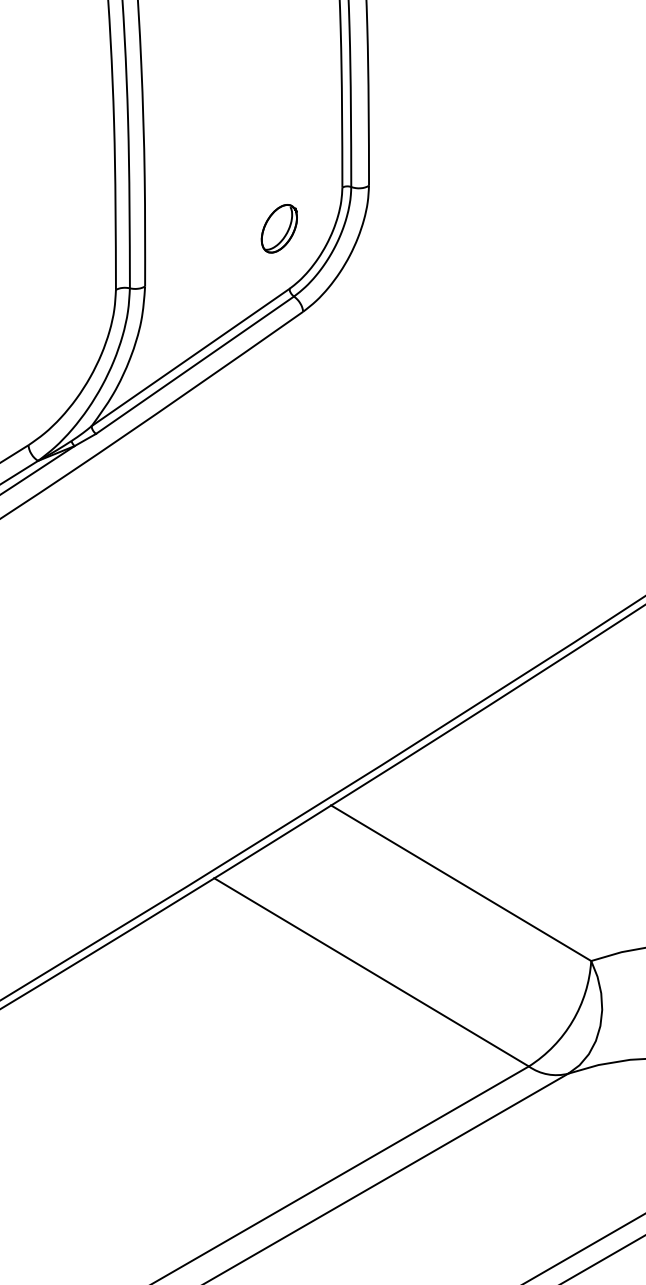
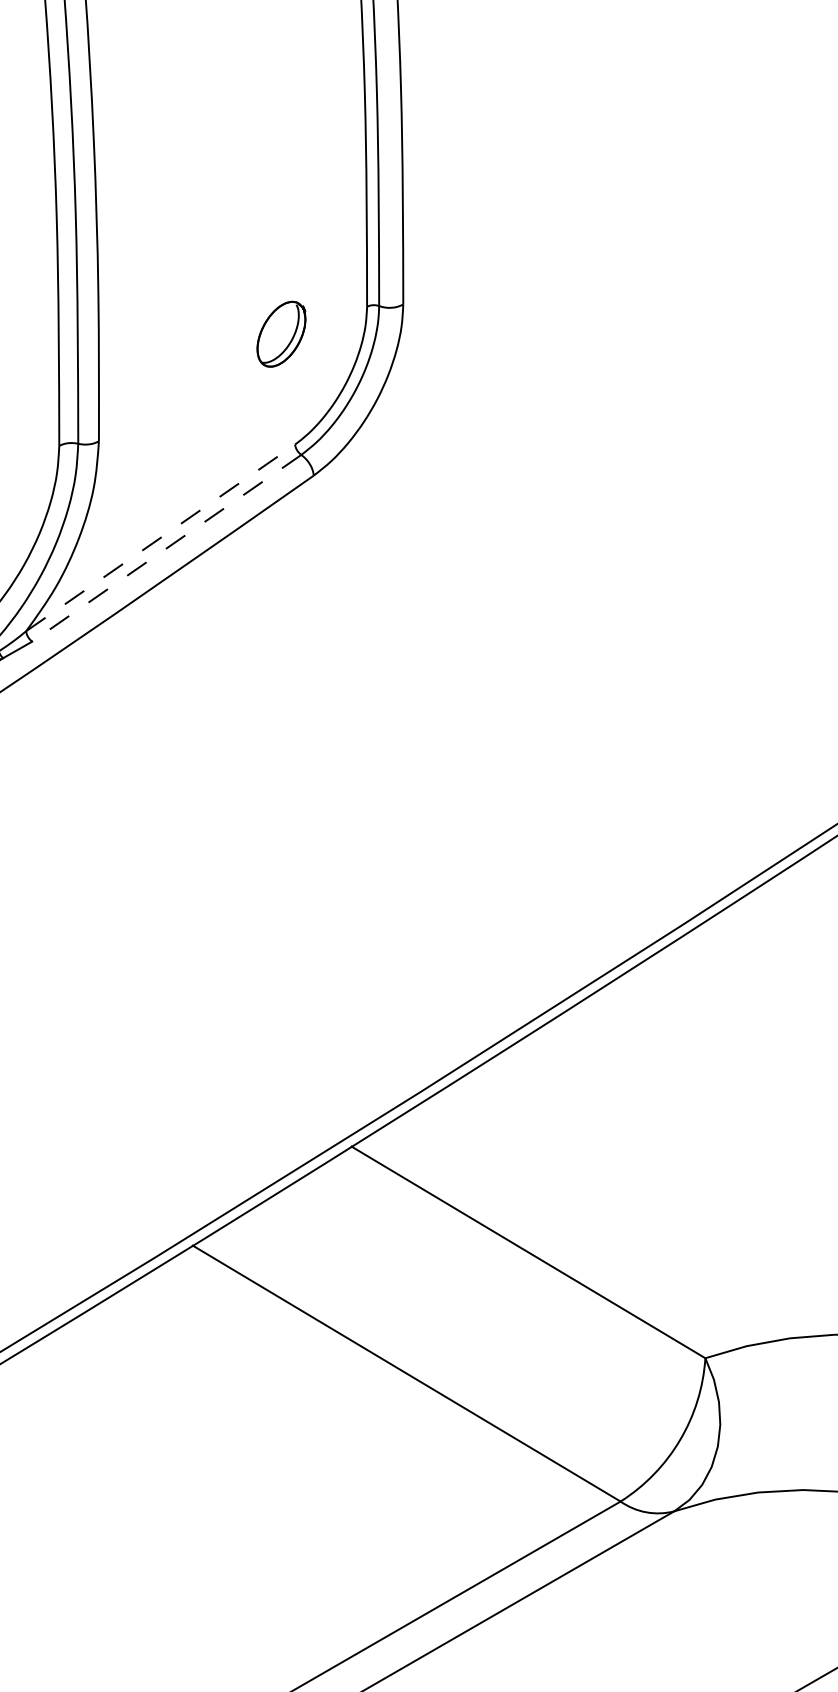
part: (278, 228) -> (280, 333), moved
line: (190, 357) -> (160, 537), solid -> dashed
line: (194, 365) -> (166, 548), solid -> dashed

